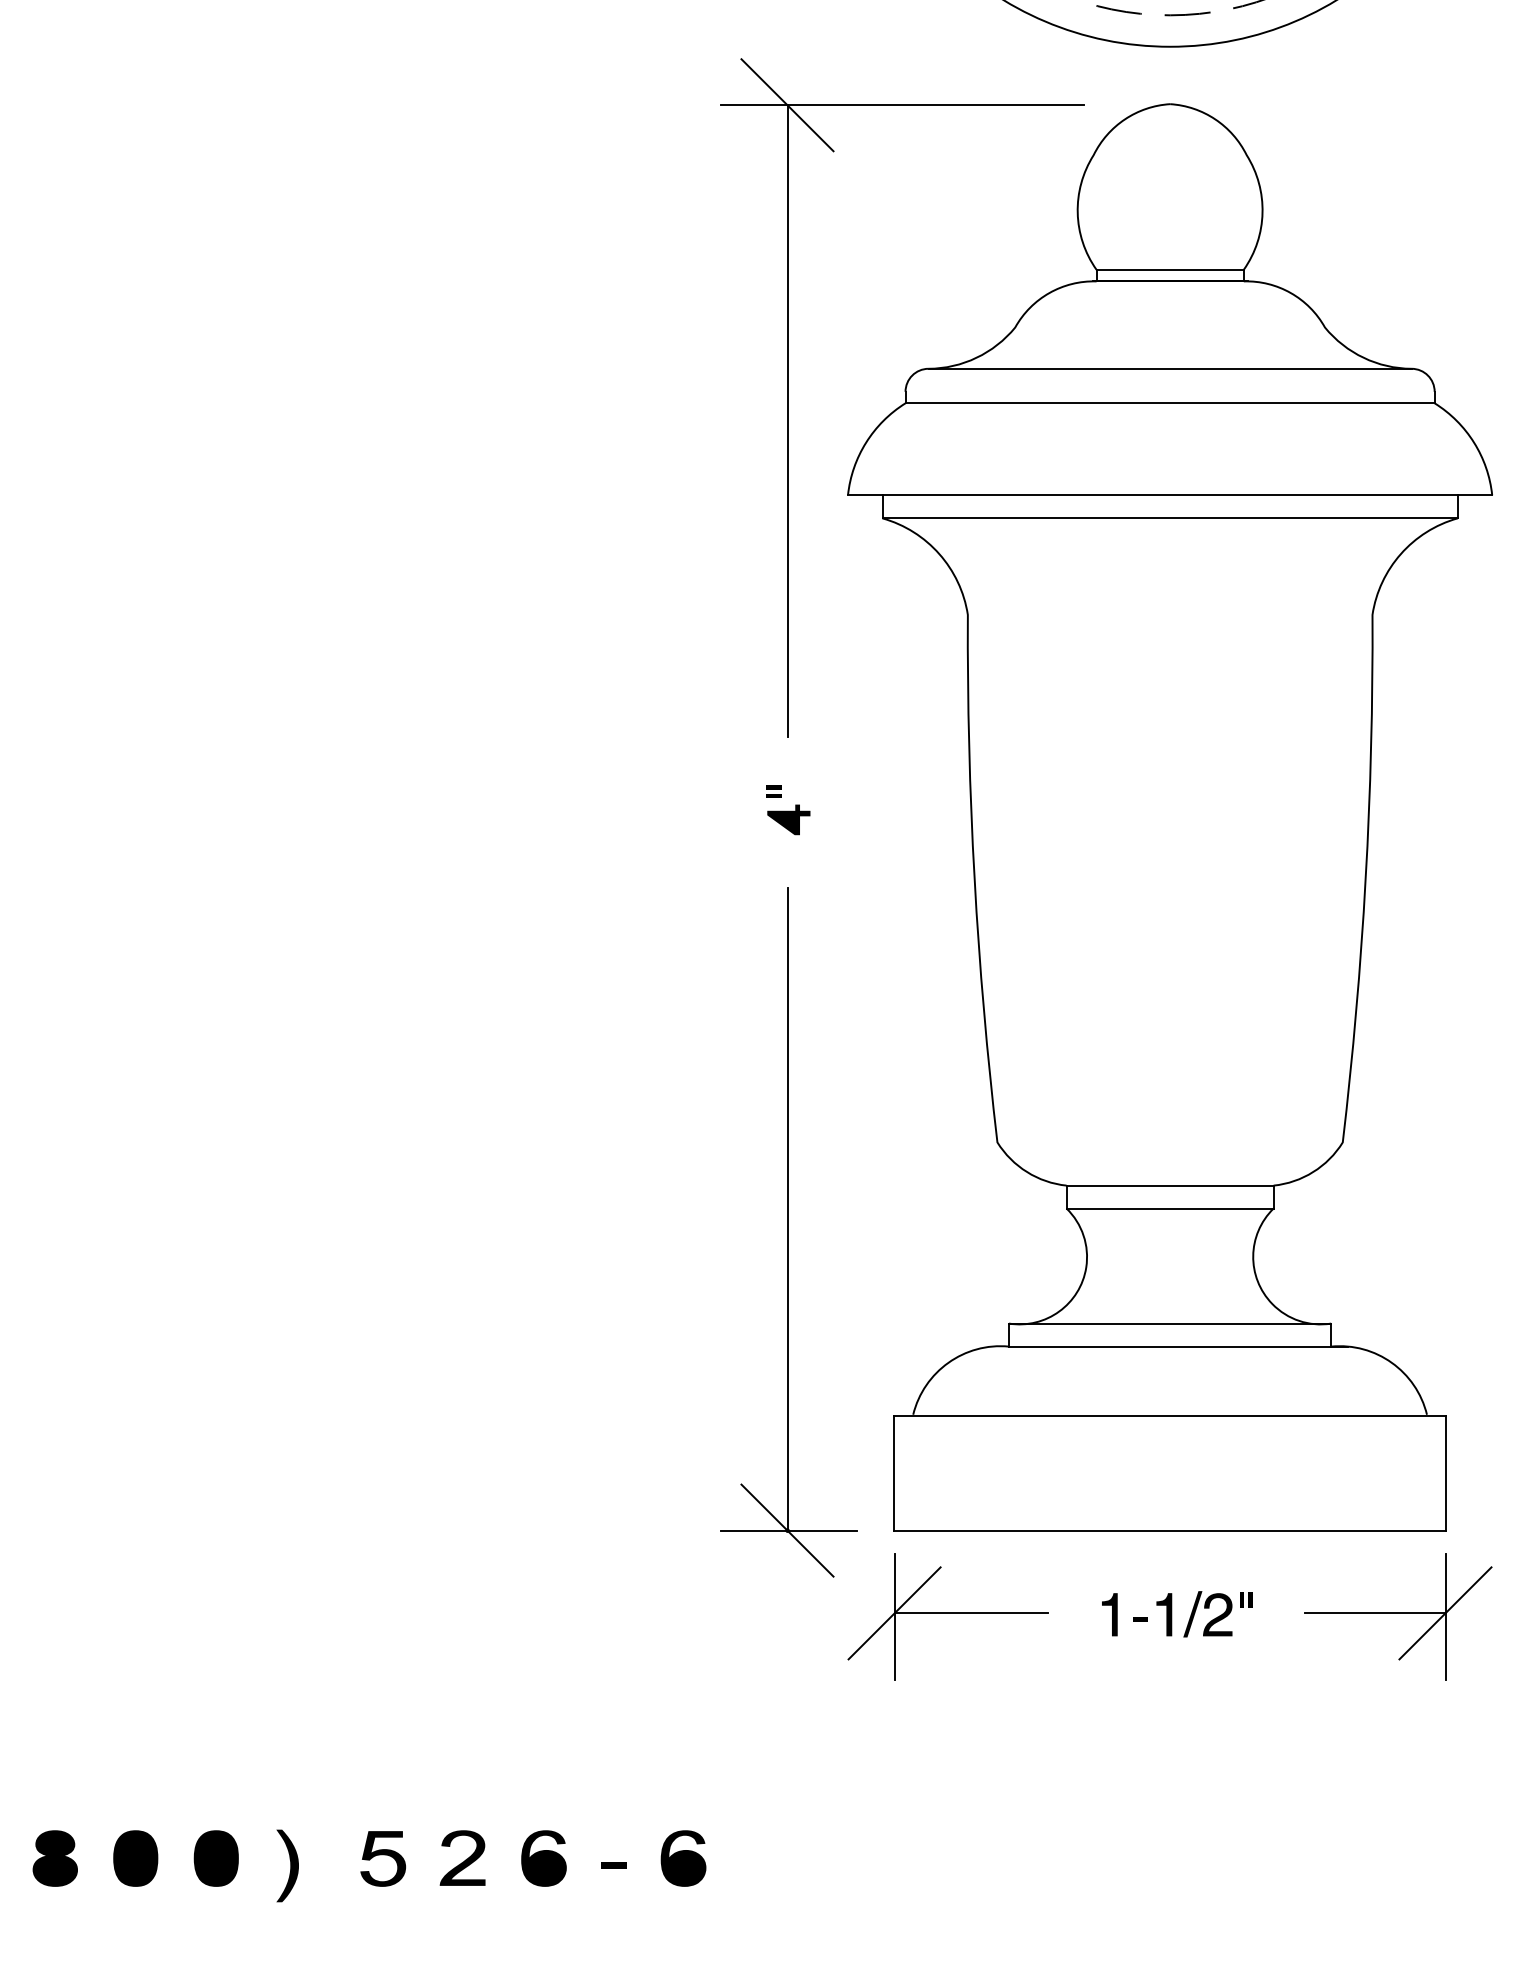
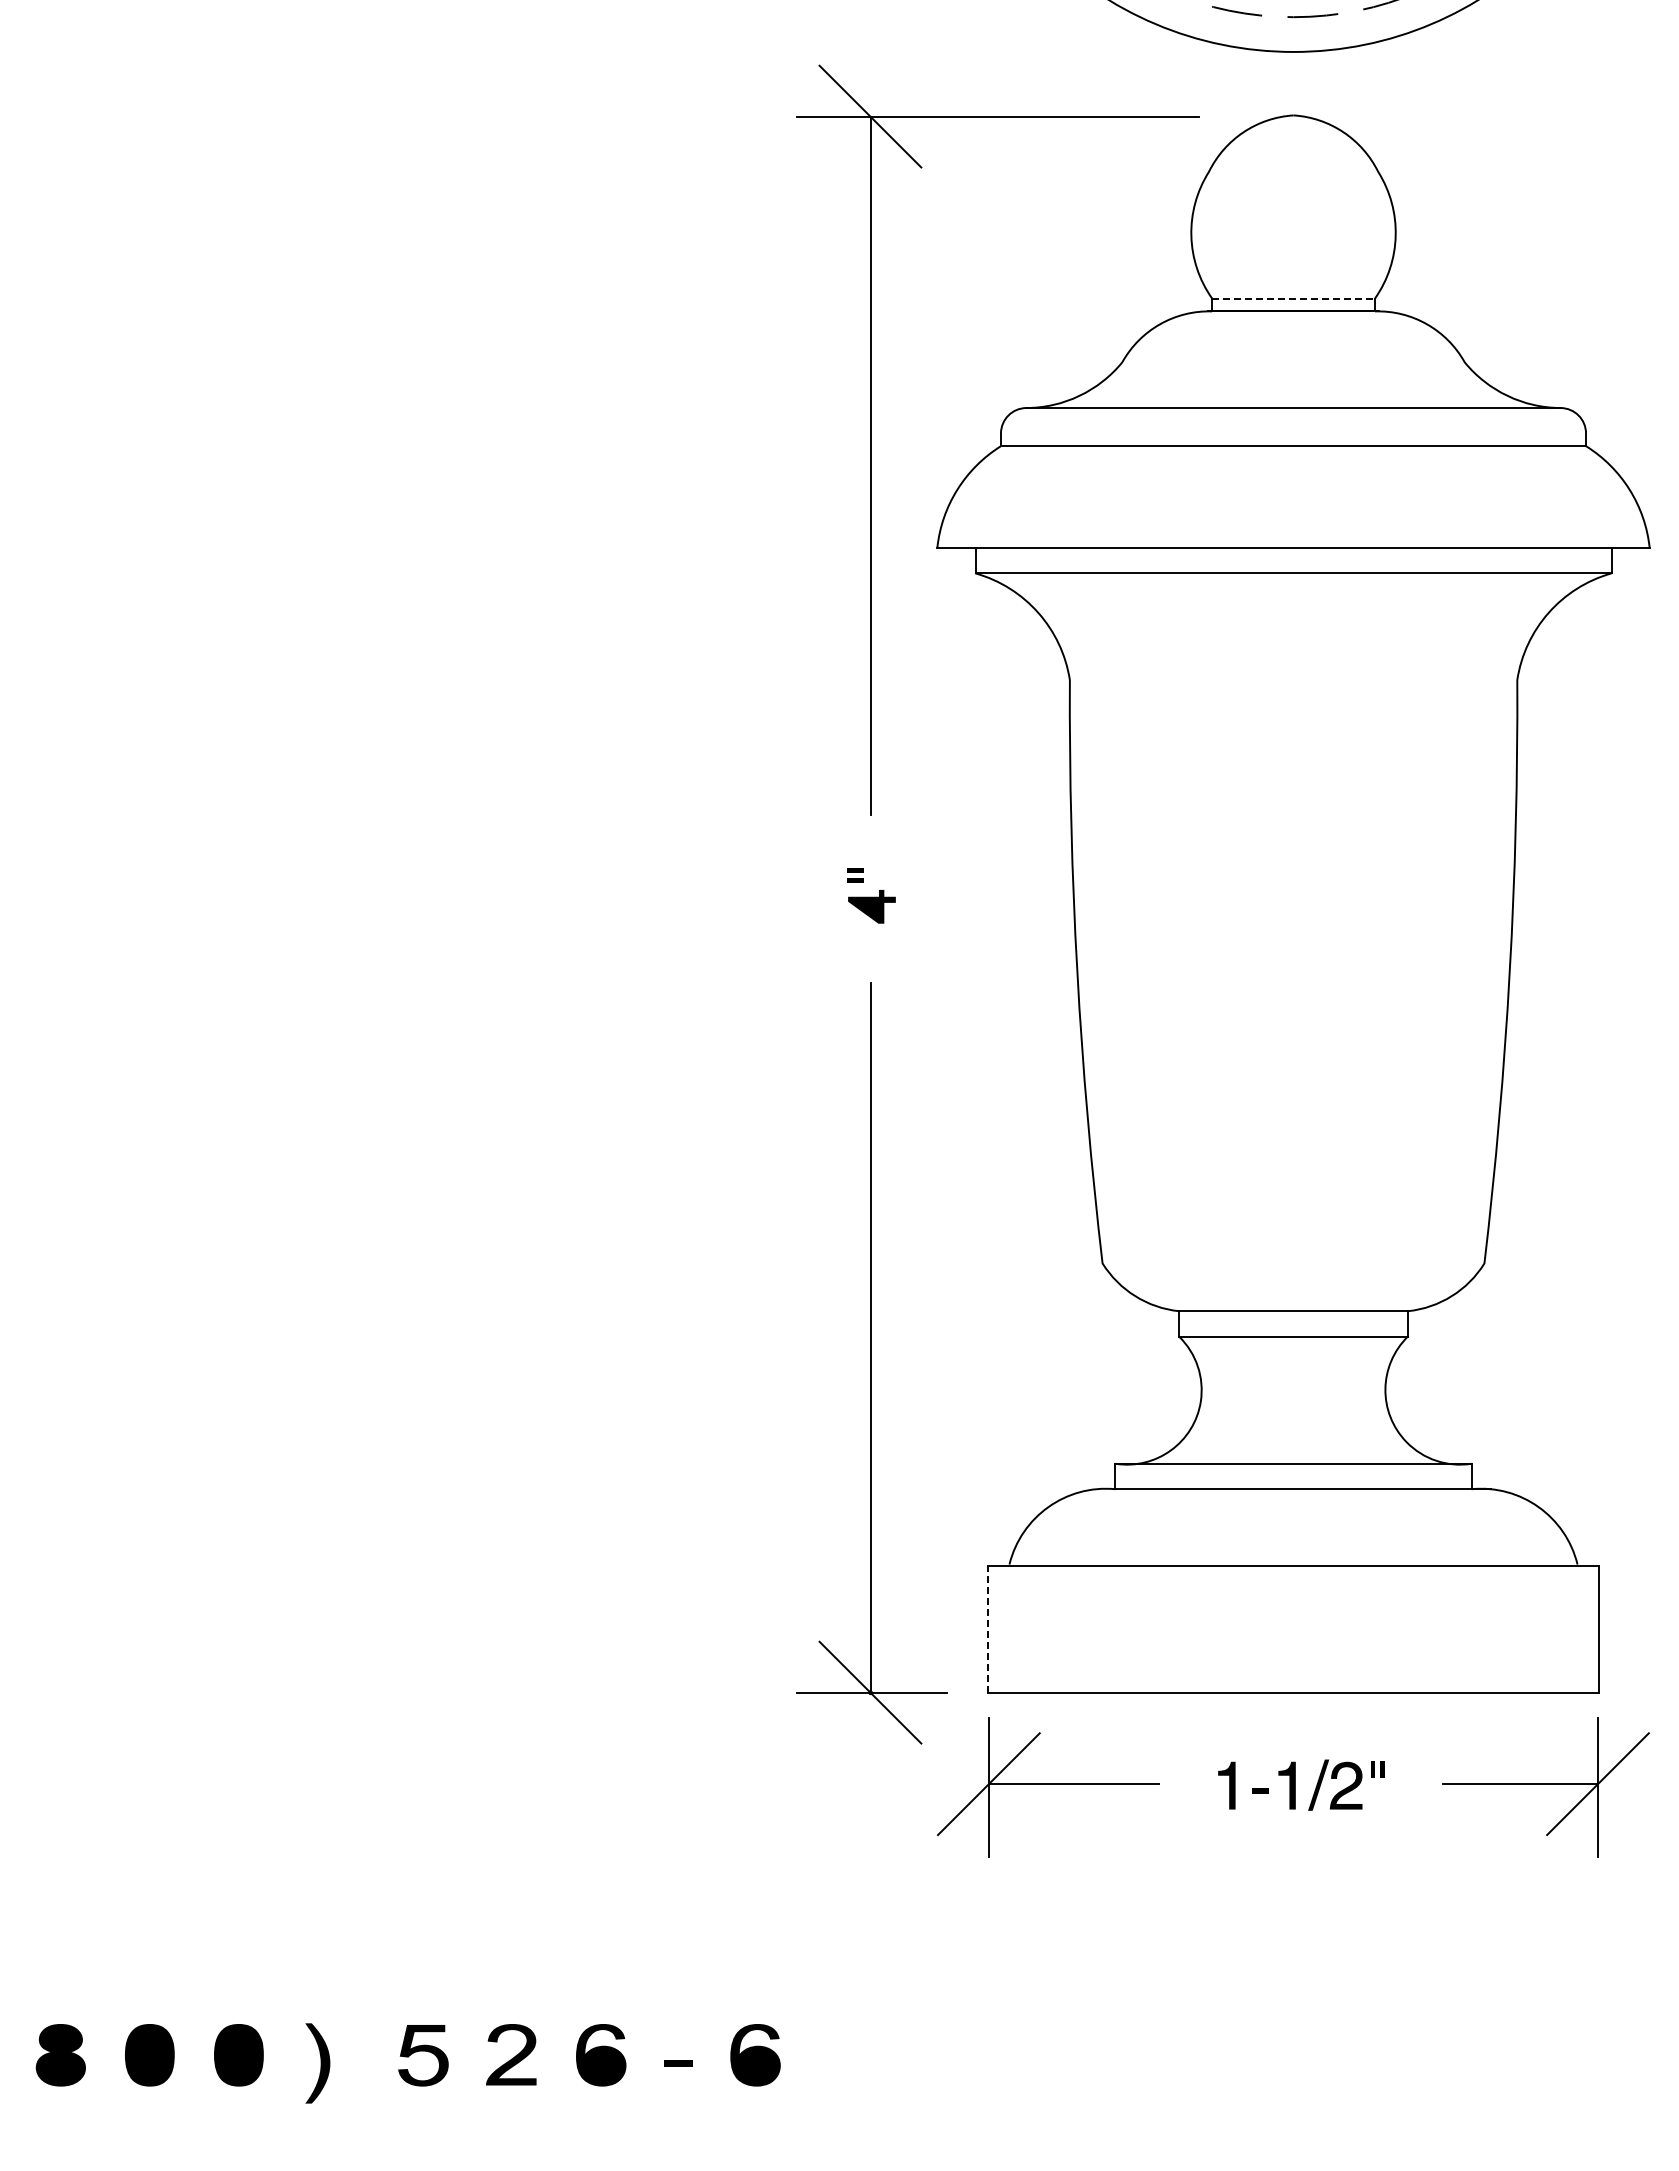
line: (1171, 269) -> (1294, 298), solid -> dashed
line: (894, 1473) -> (988, 1629), solid -> dashed

